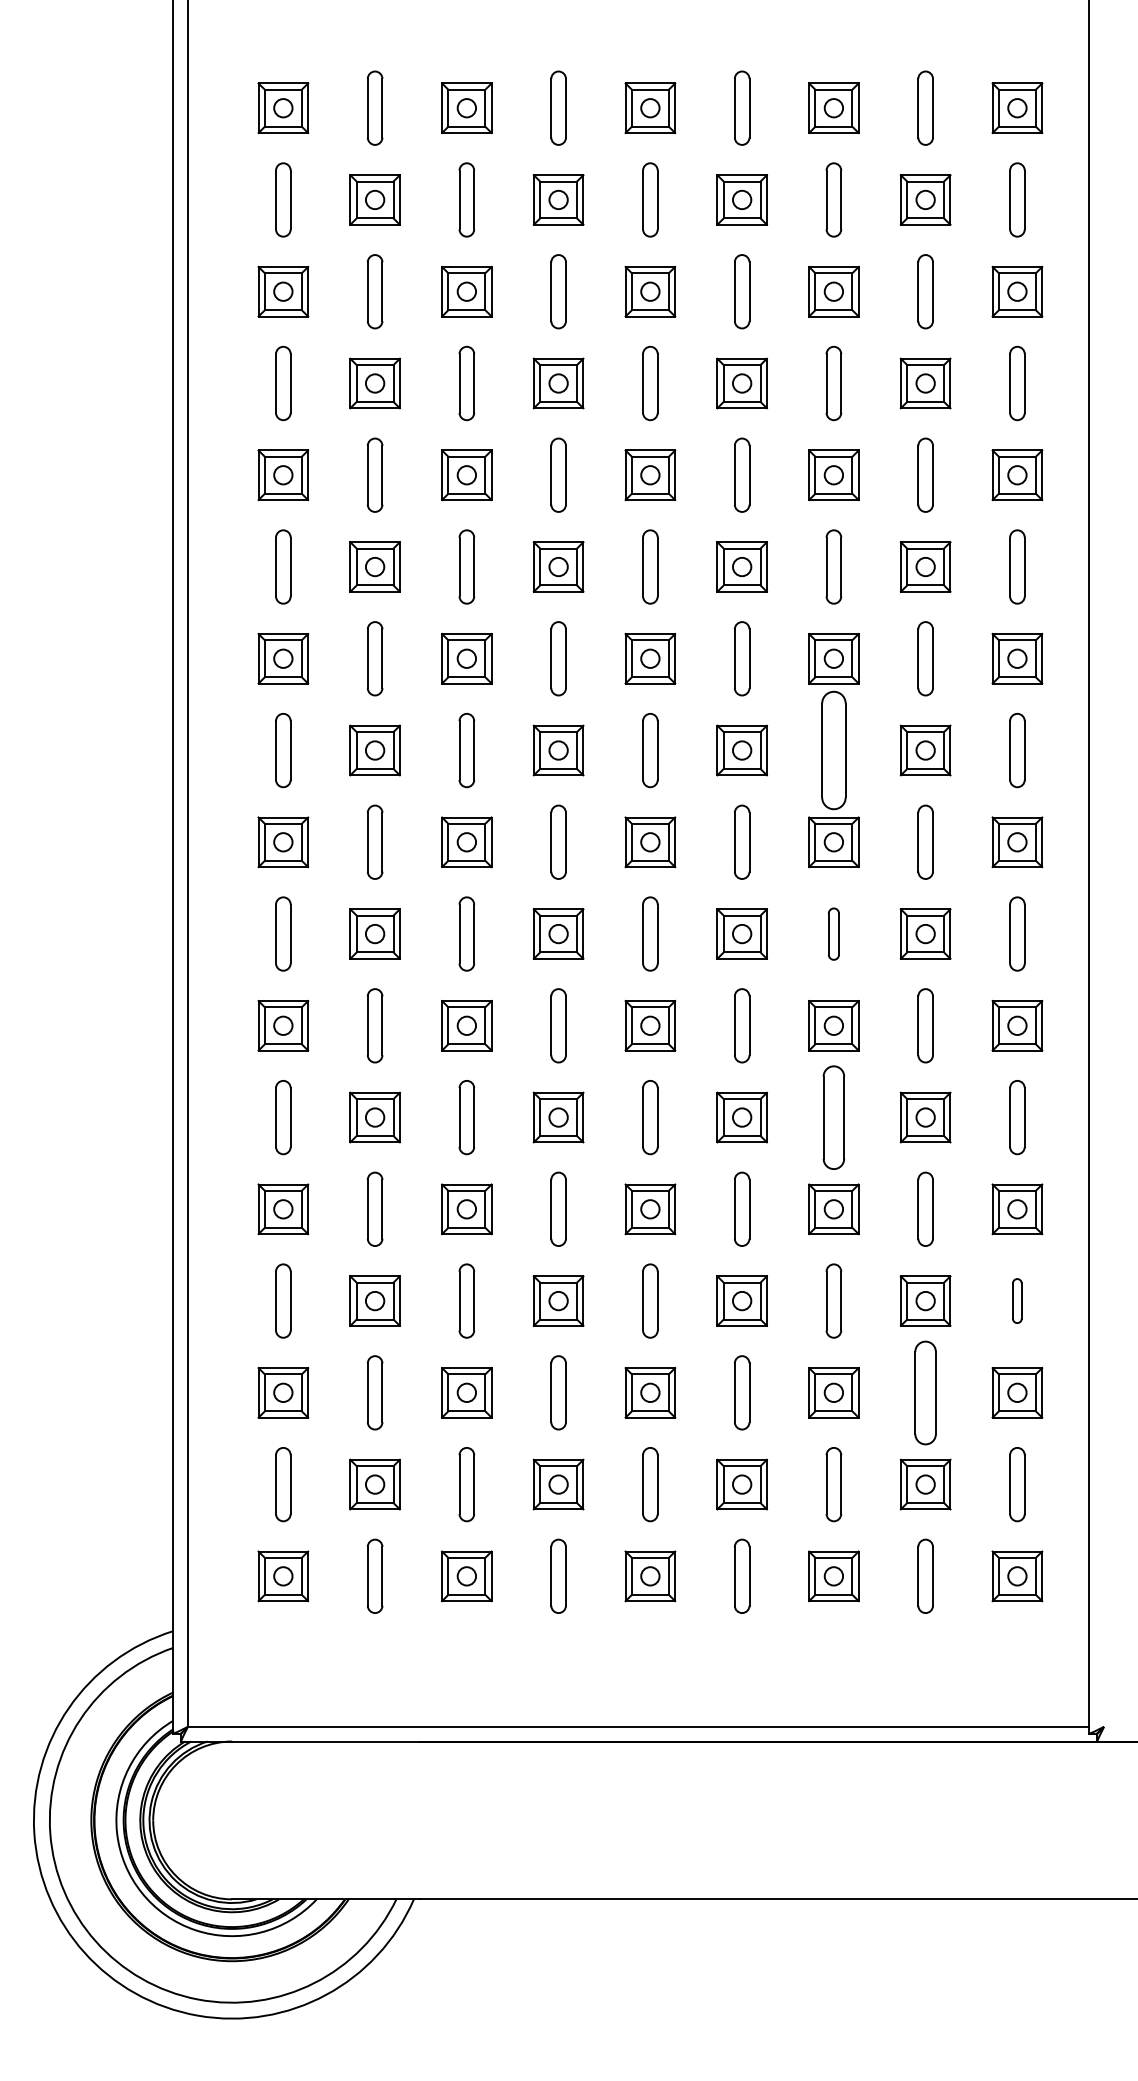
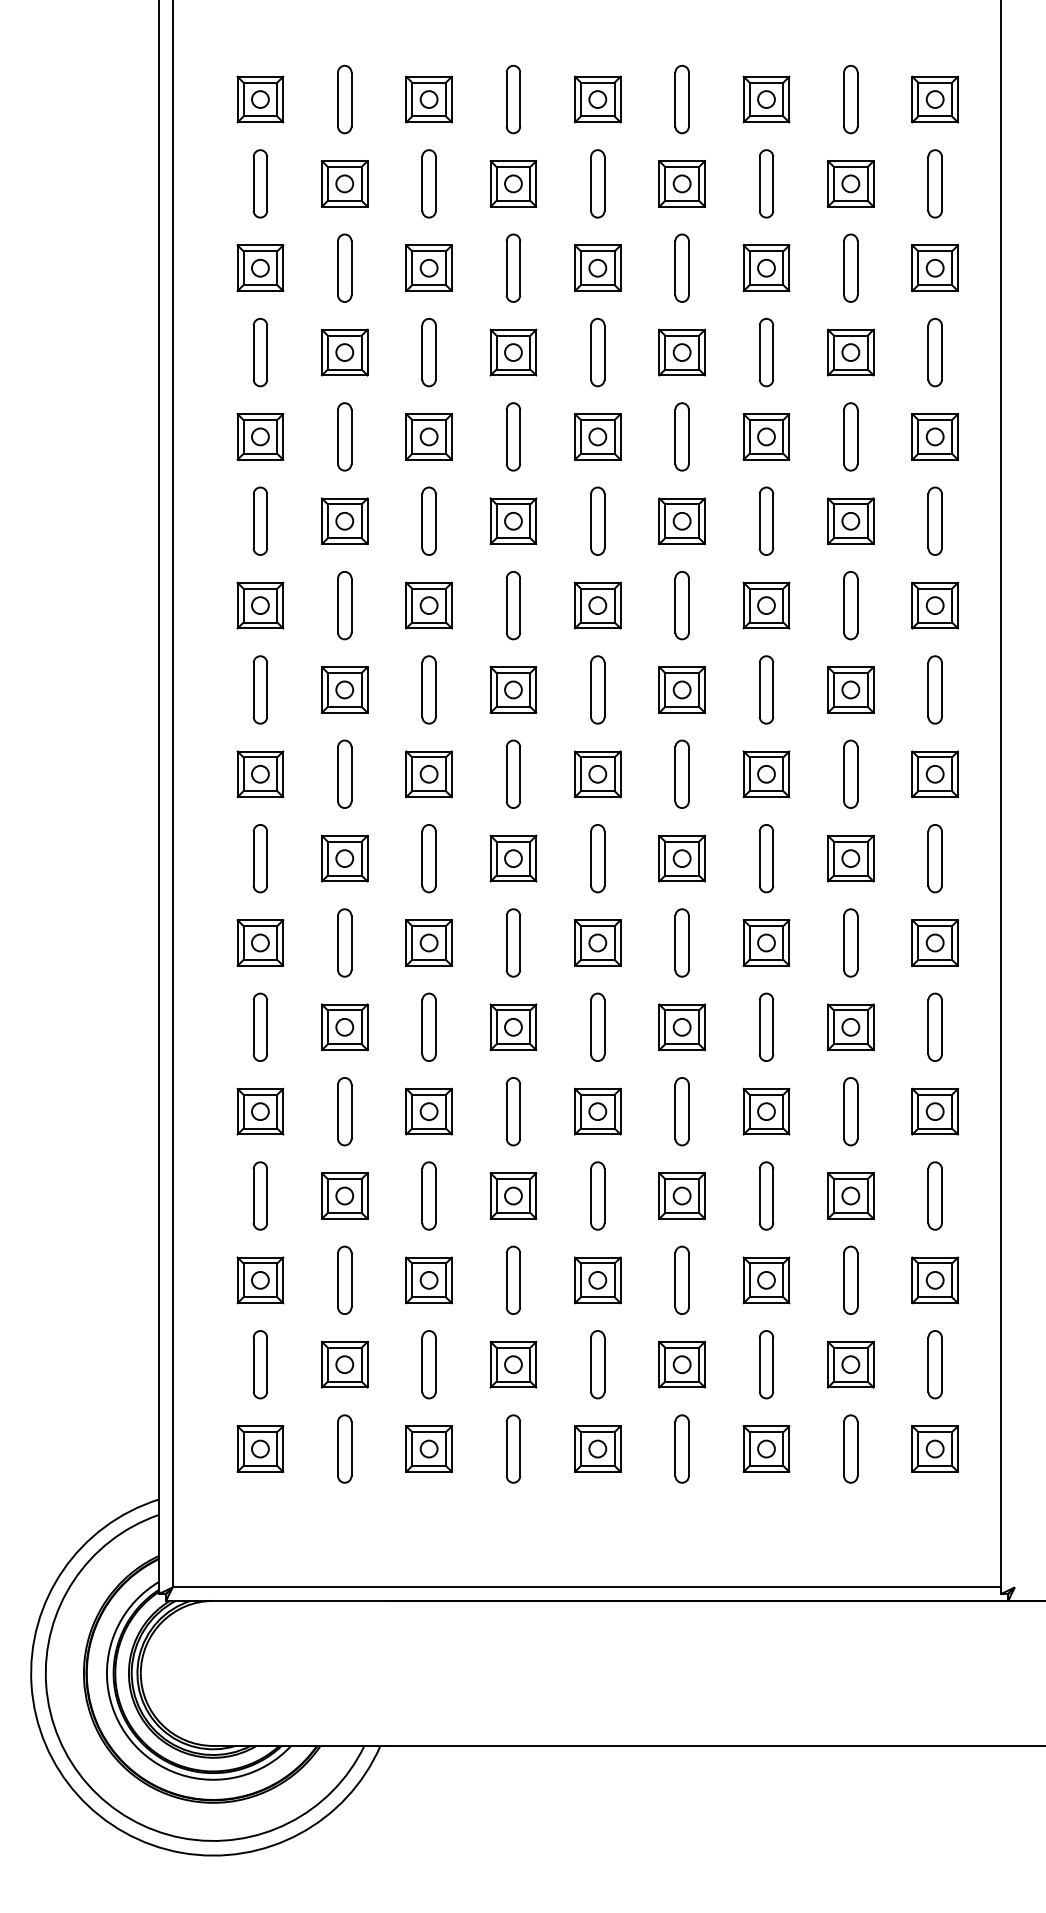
part: (833, 750) -> (766, 689), size x0.62
part: (833, 933) -> (766, 858), size x1.43
part: (833, 1116) -> (766, 1026), size x0.71
part: (1016, 1300) -> (934, 1195), size x1.67
part: (925, 1391) -> (850, 1279), size x0.71

